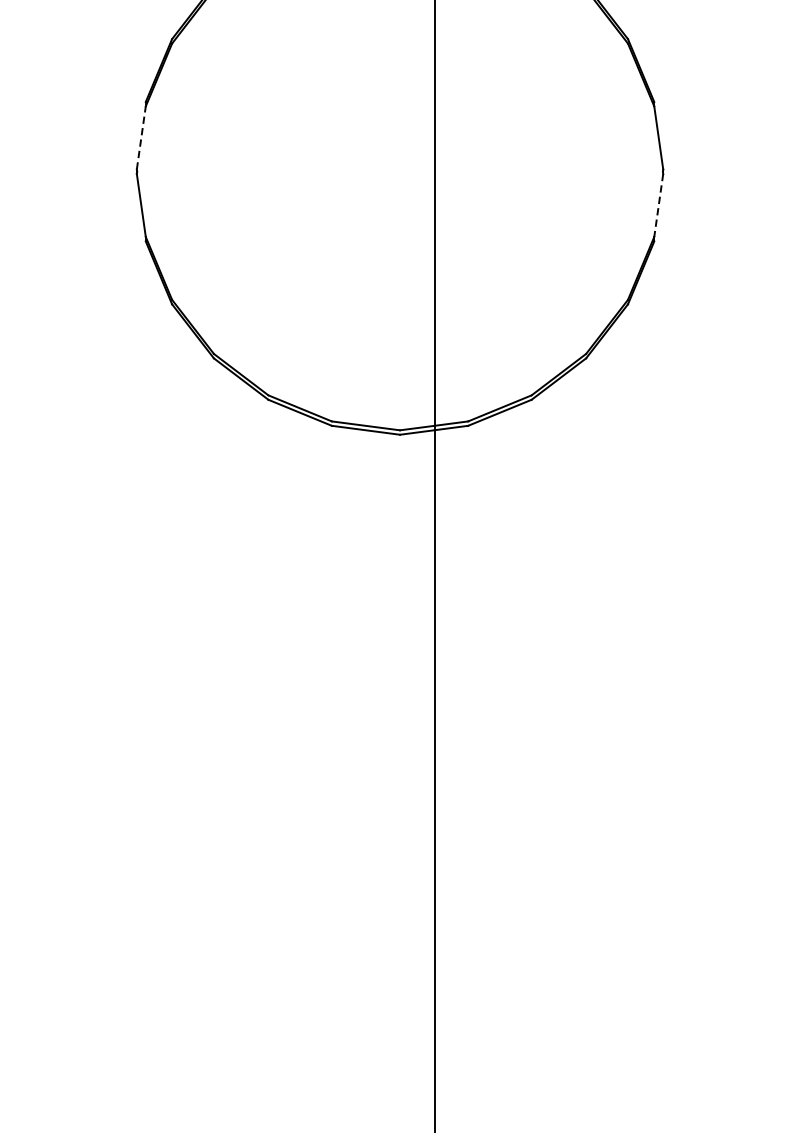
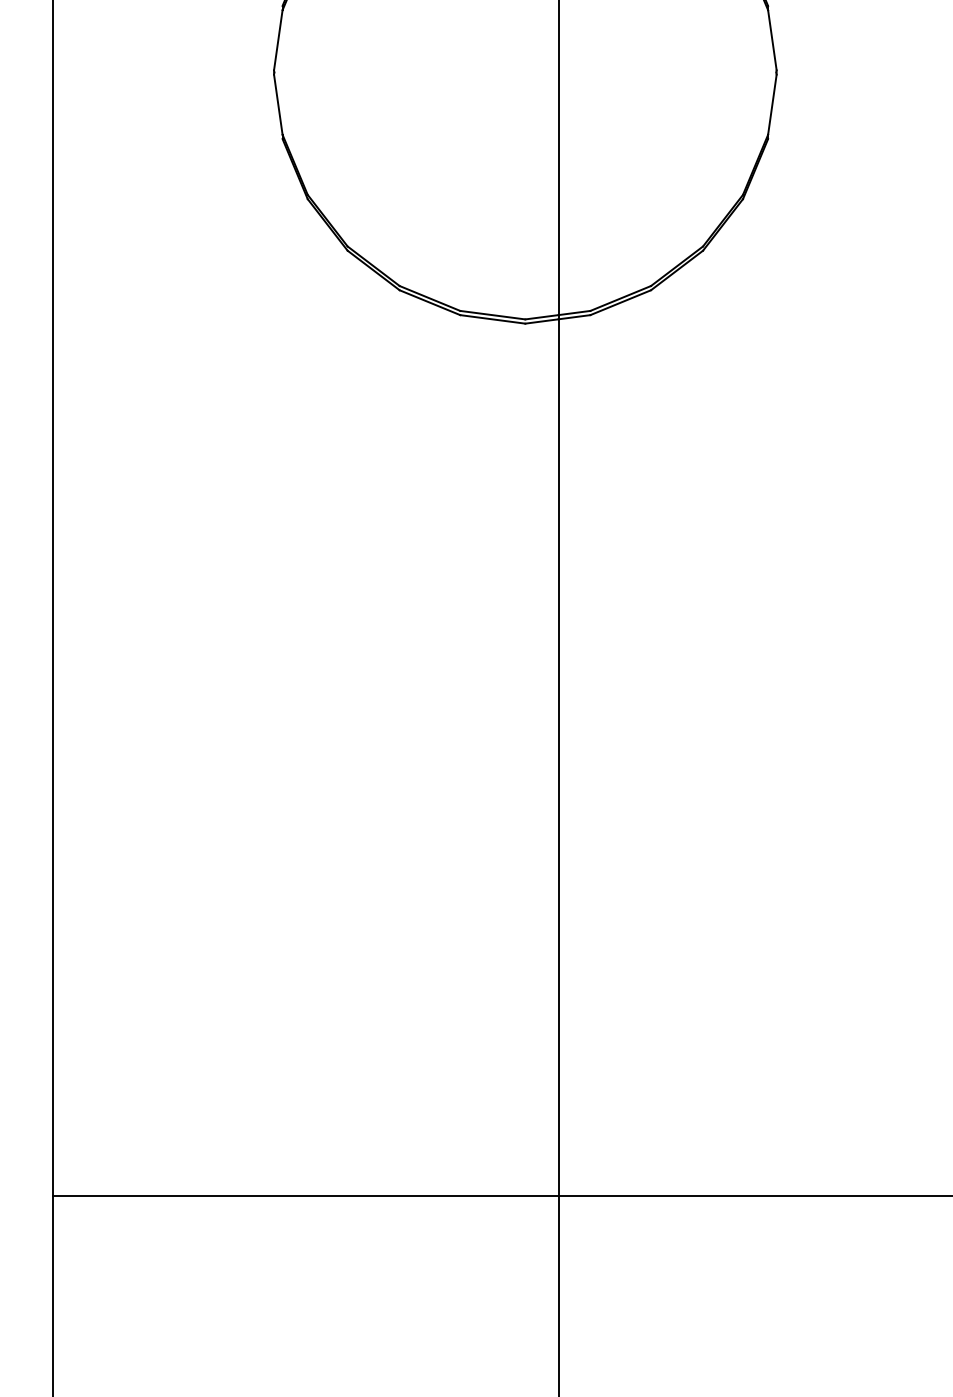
line: (141, 137) -> (278, 39), dashed -> solid
line: (658, 206) -> (772, 105), dashed -> solid

